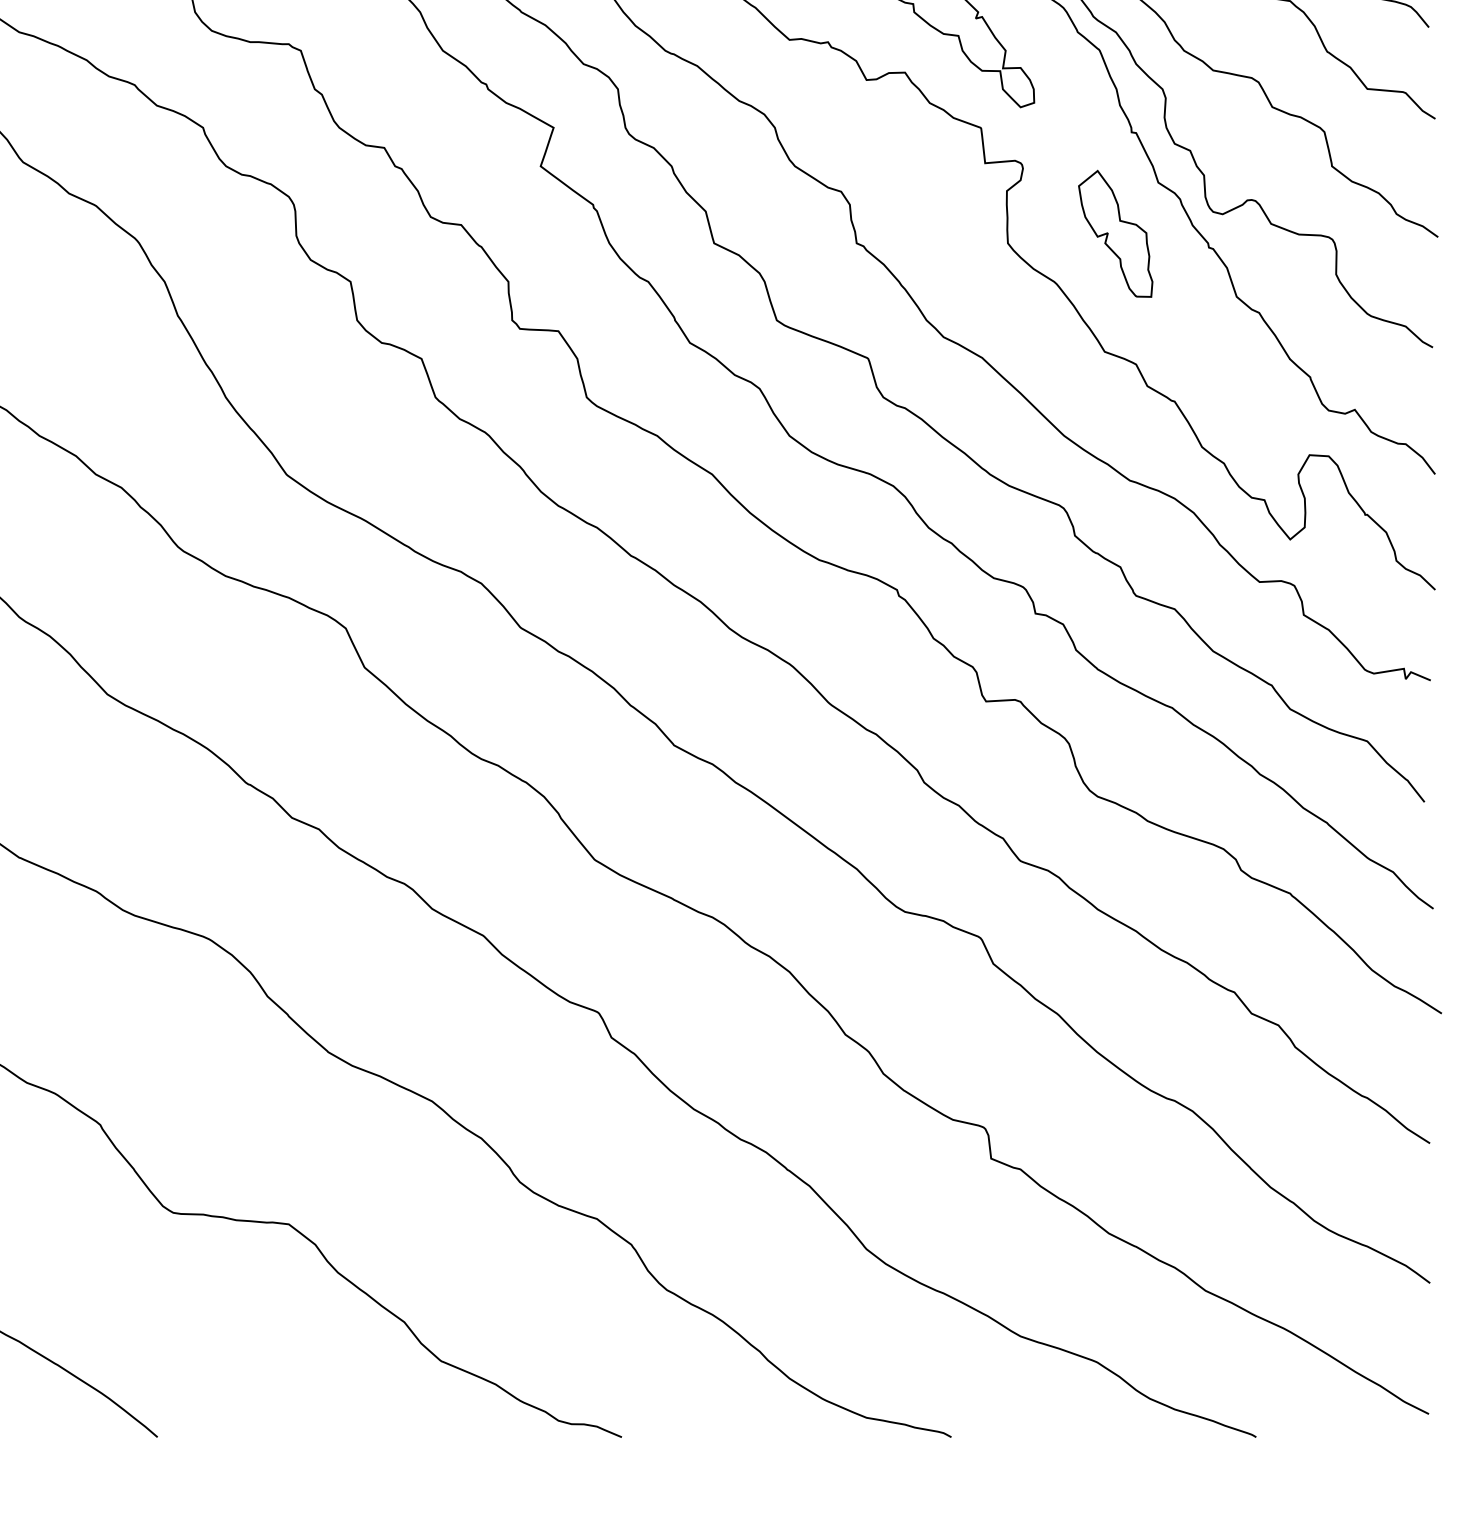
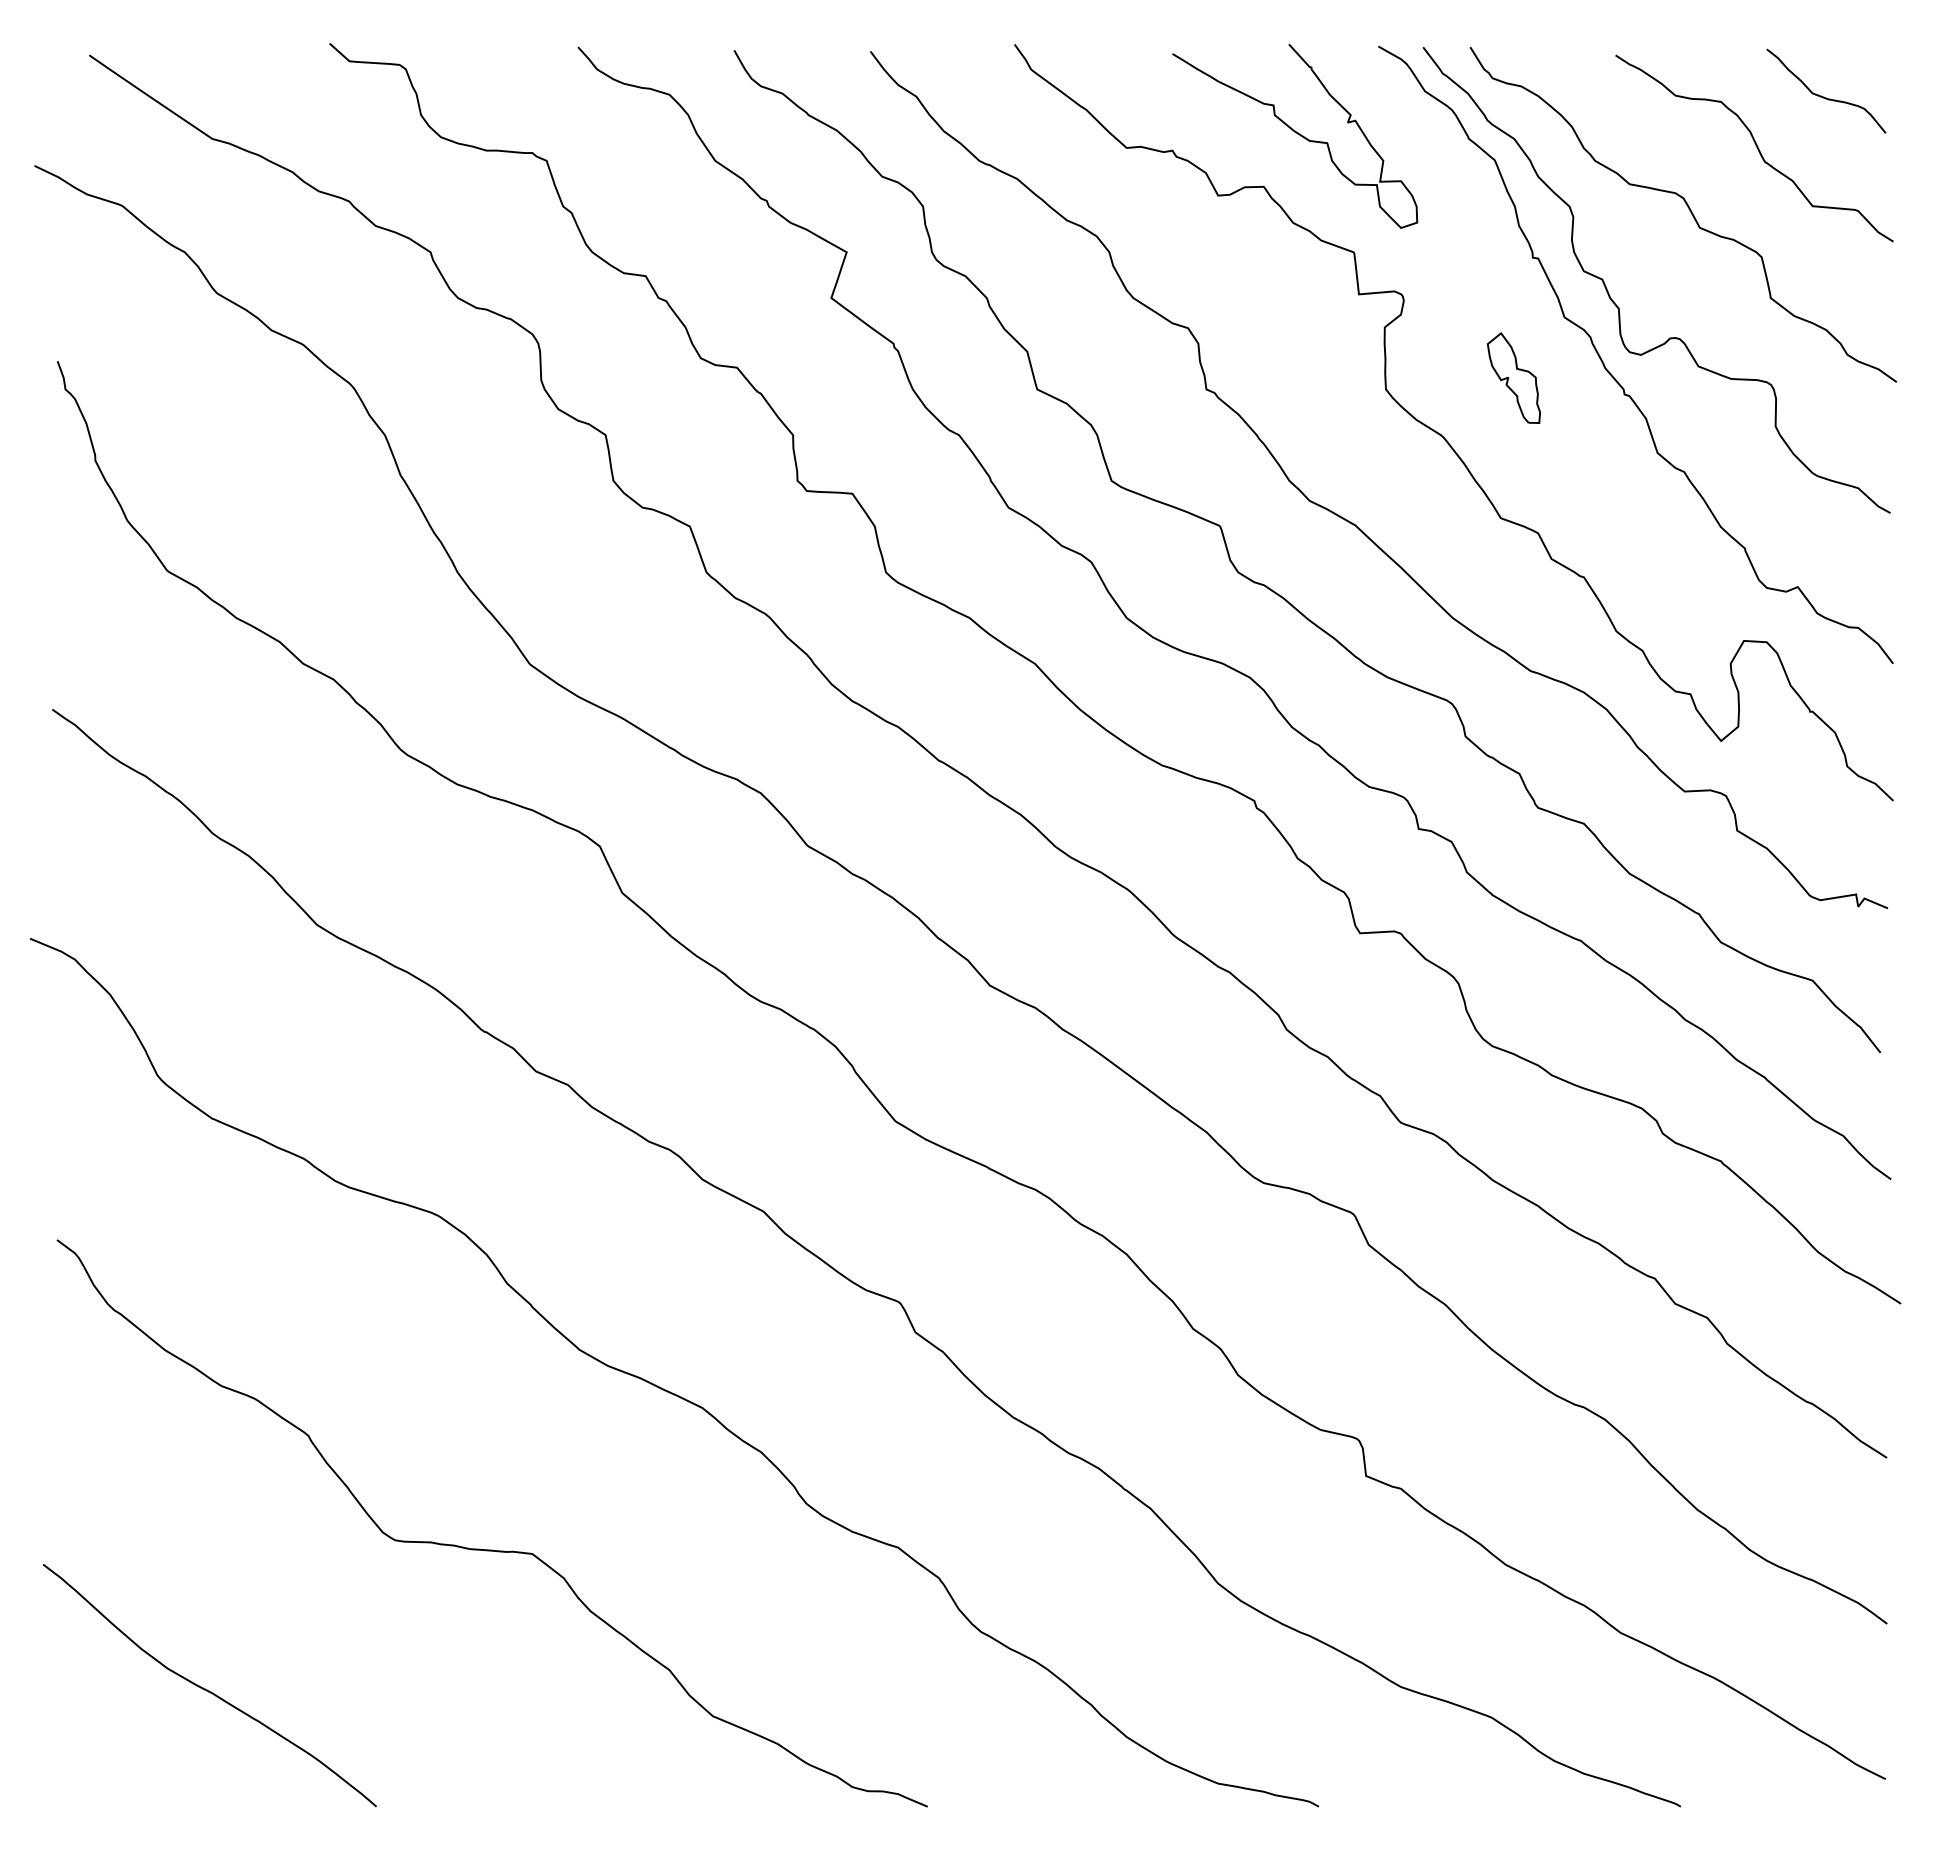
part: (1115, 233) -> (1513, 377), size x0.6

